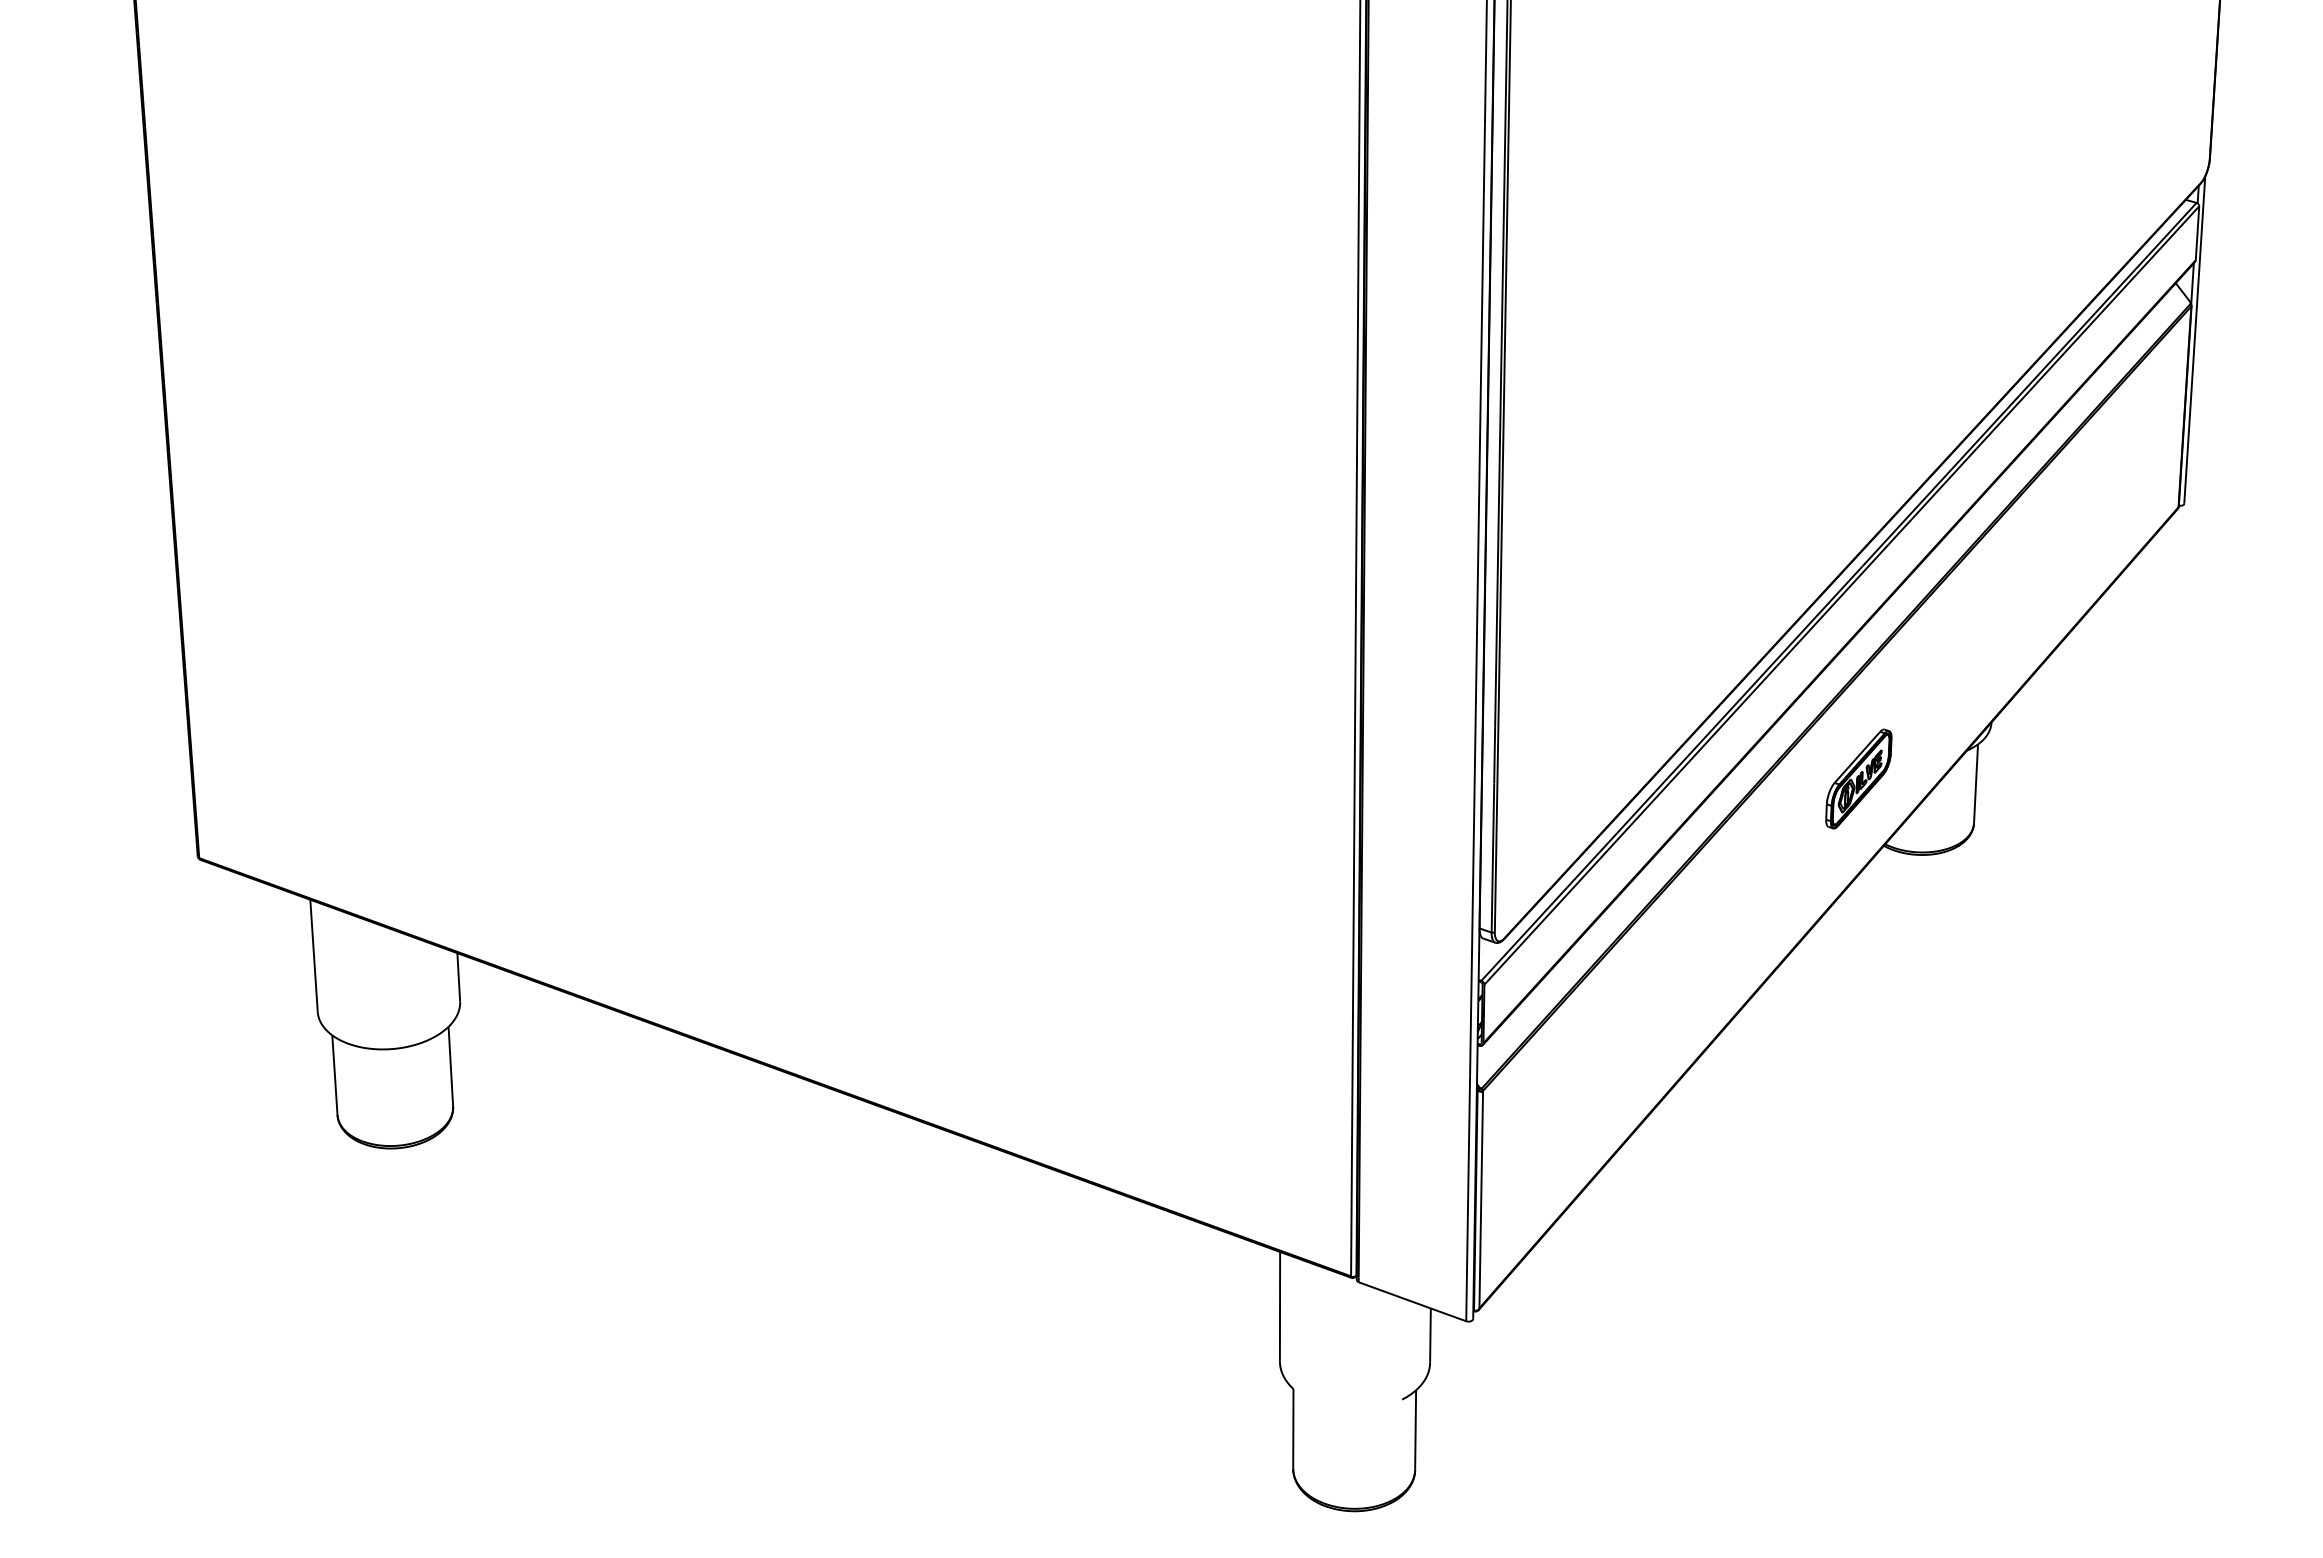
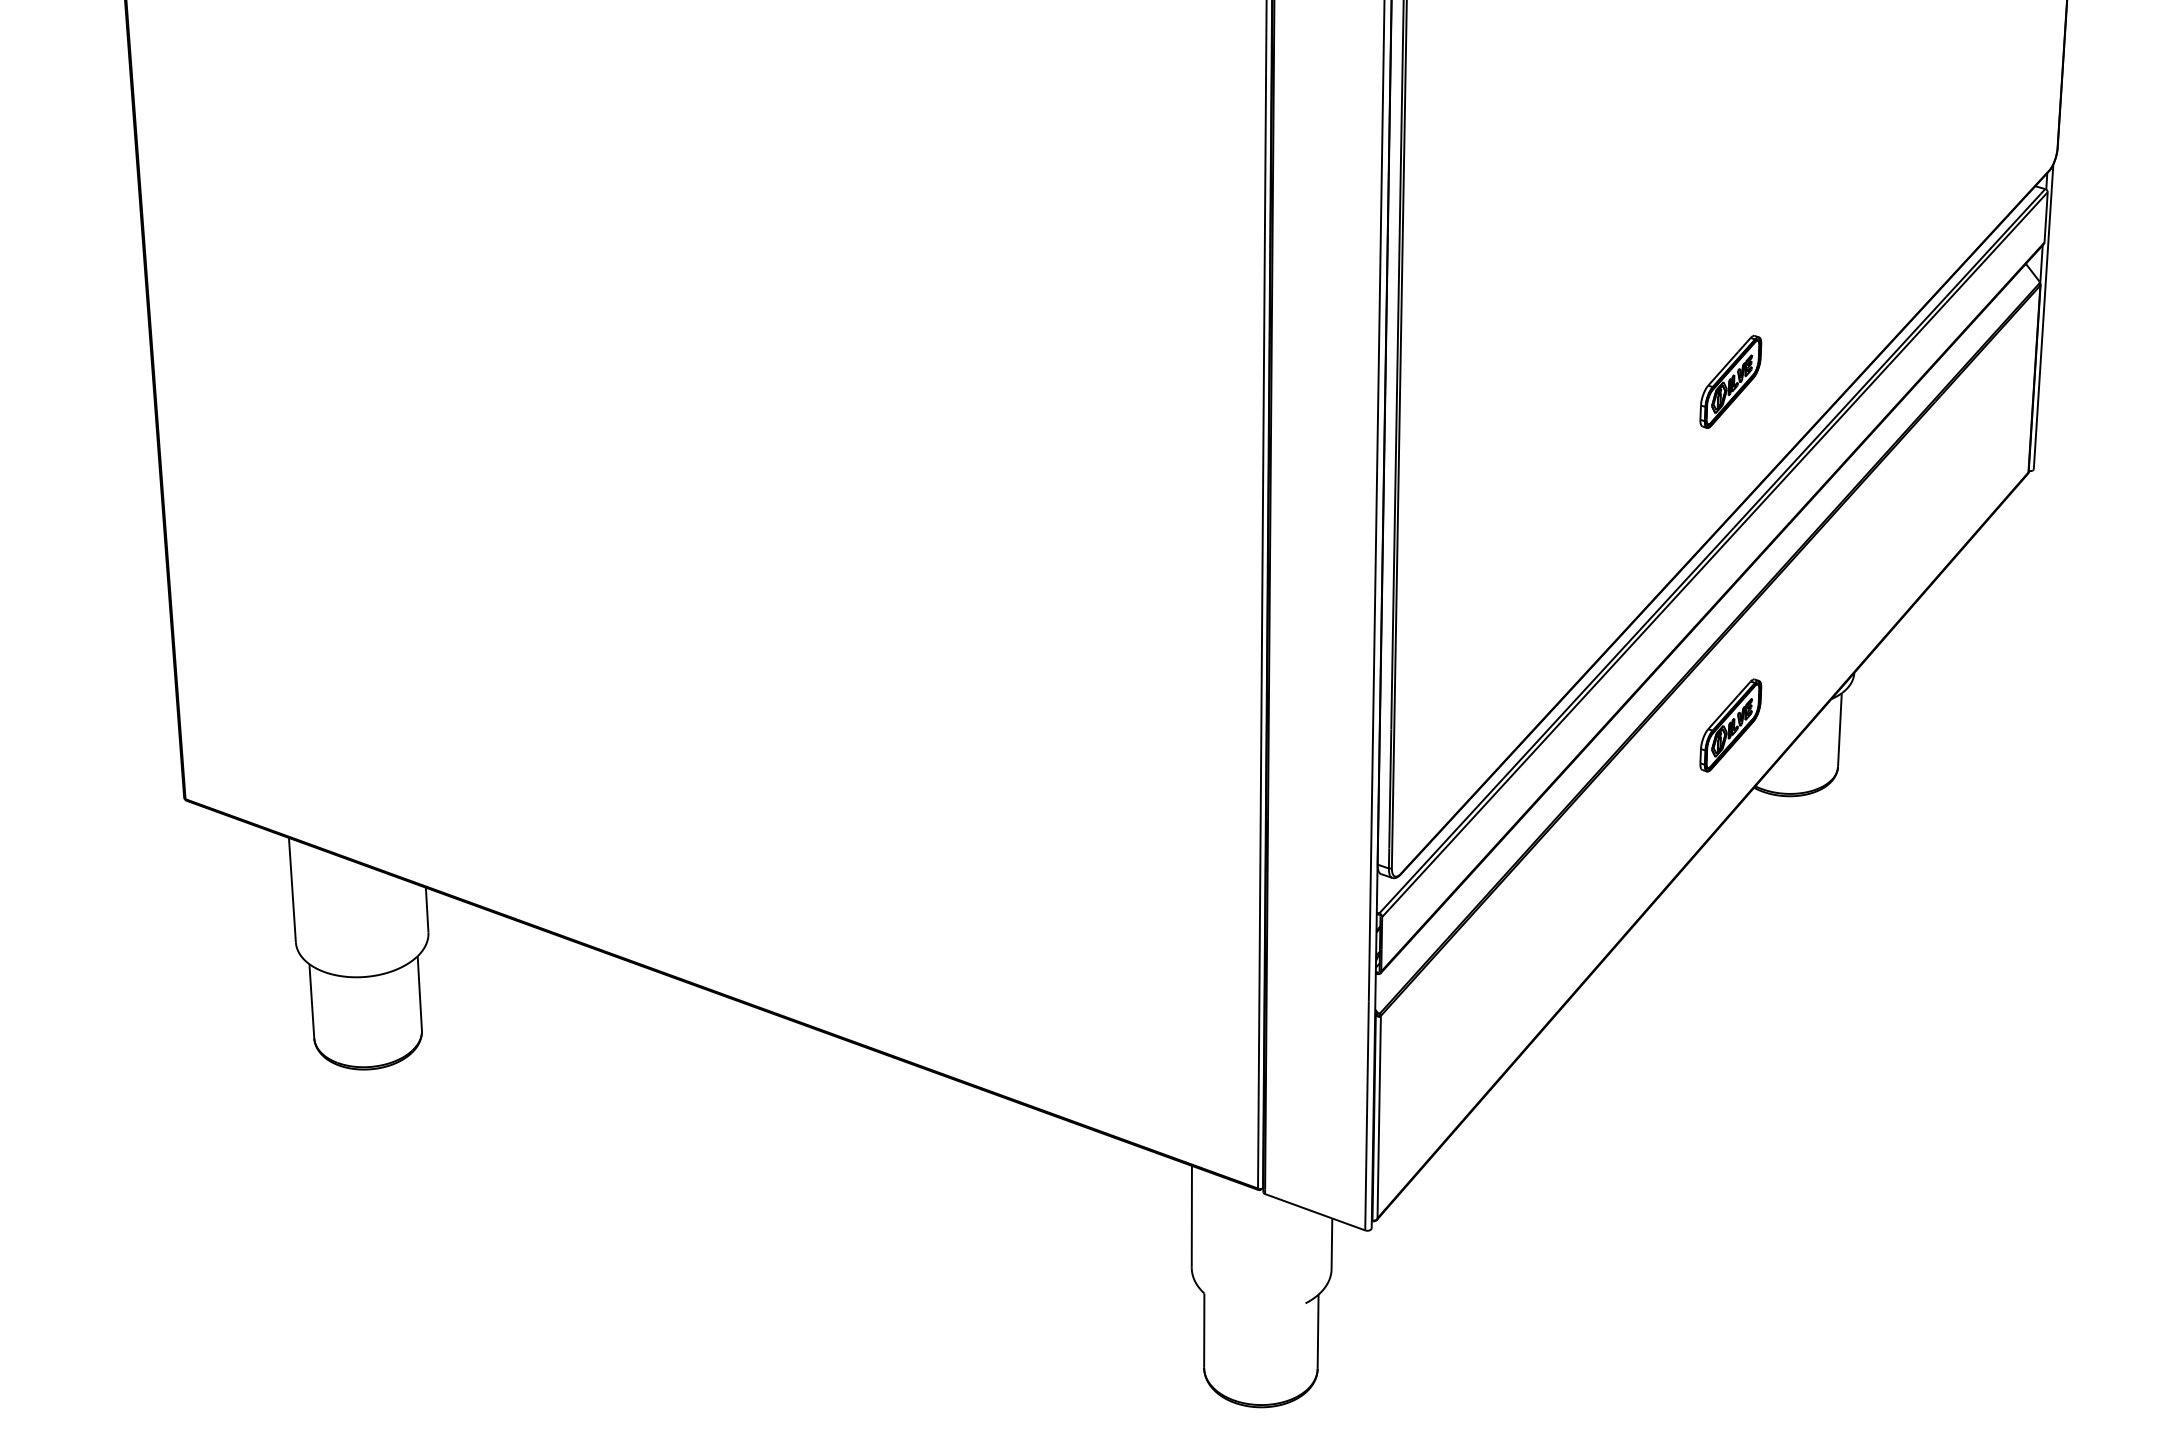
part: (1858, 409) -> (1730, 381), added

